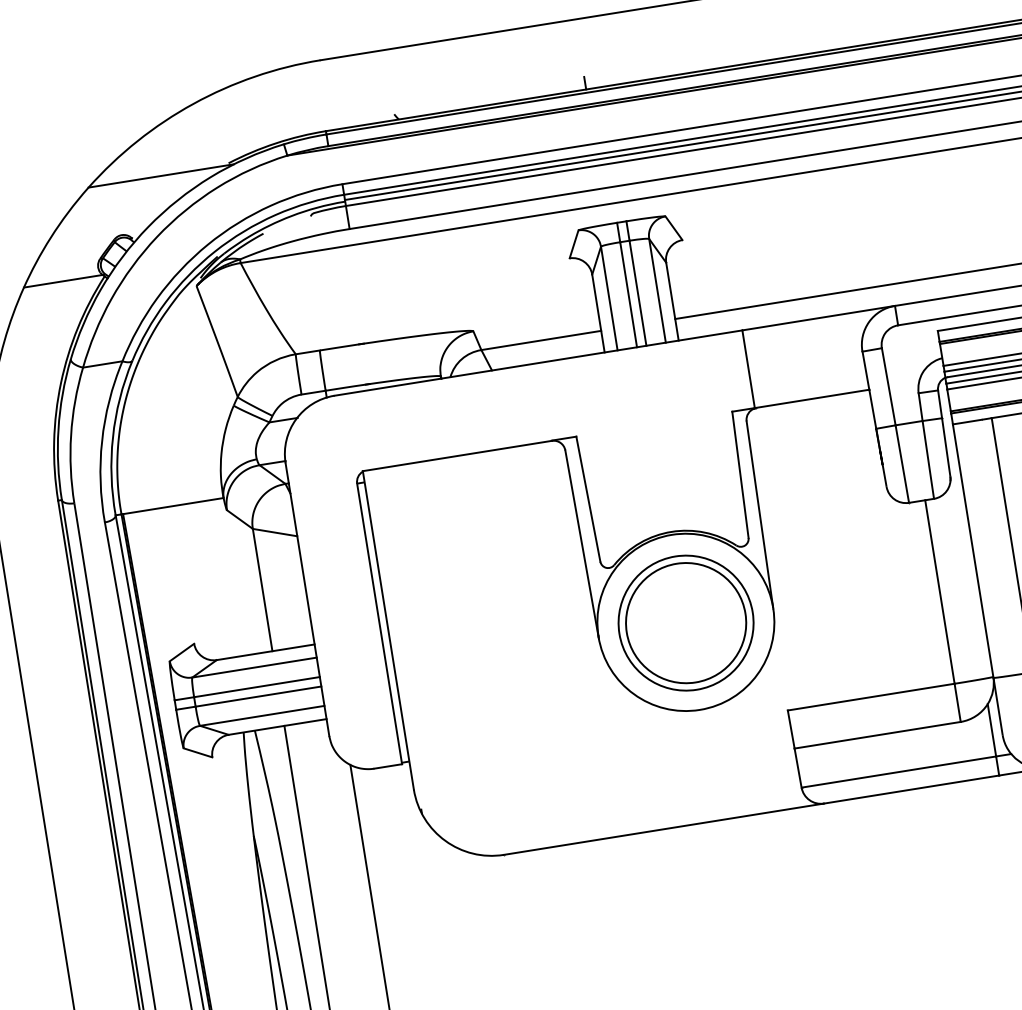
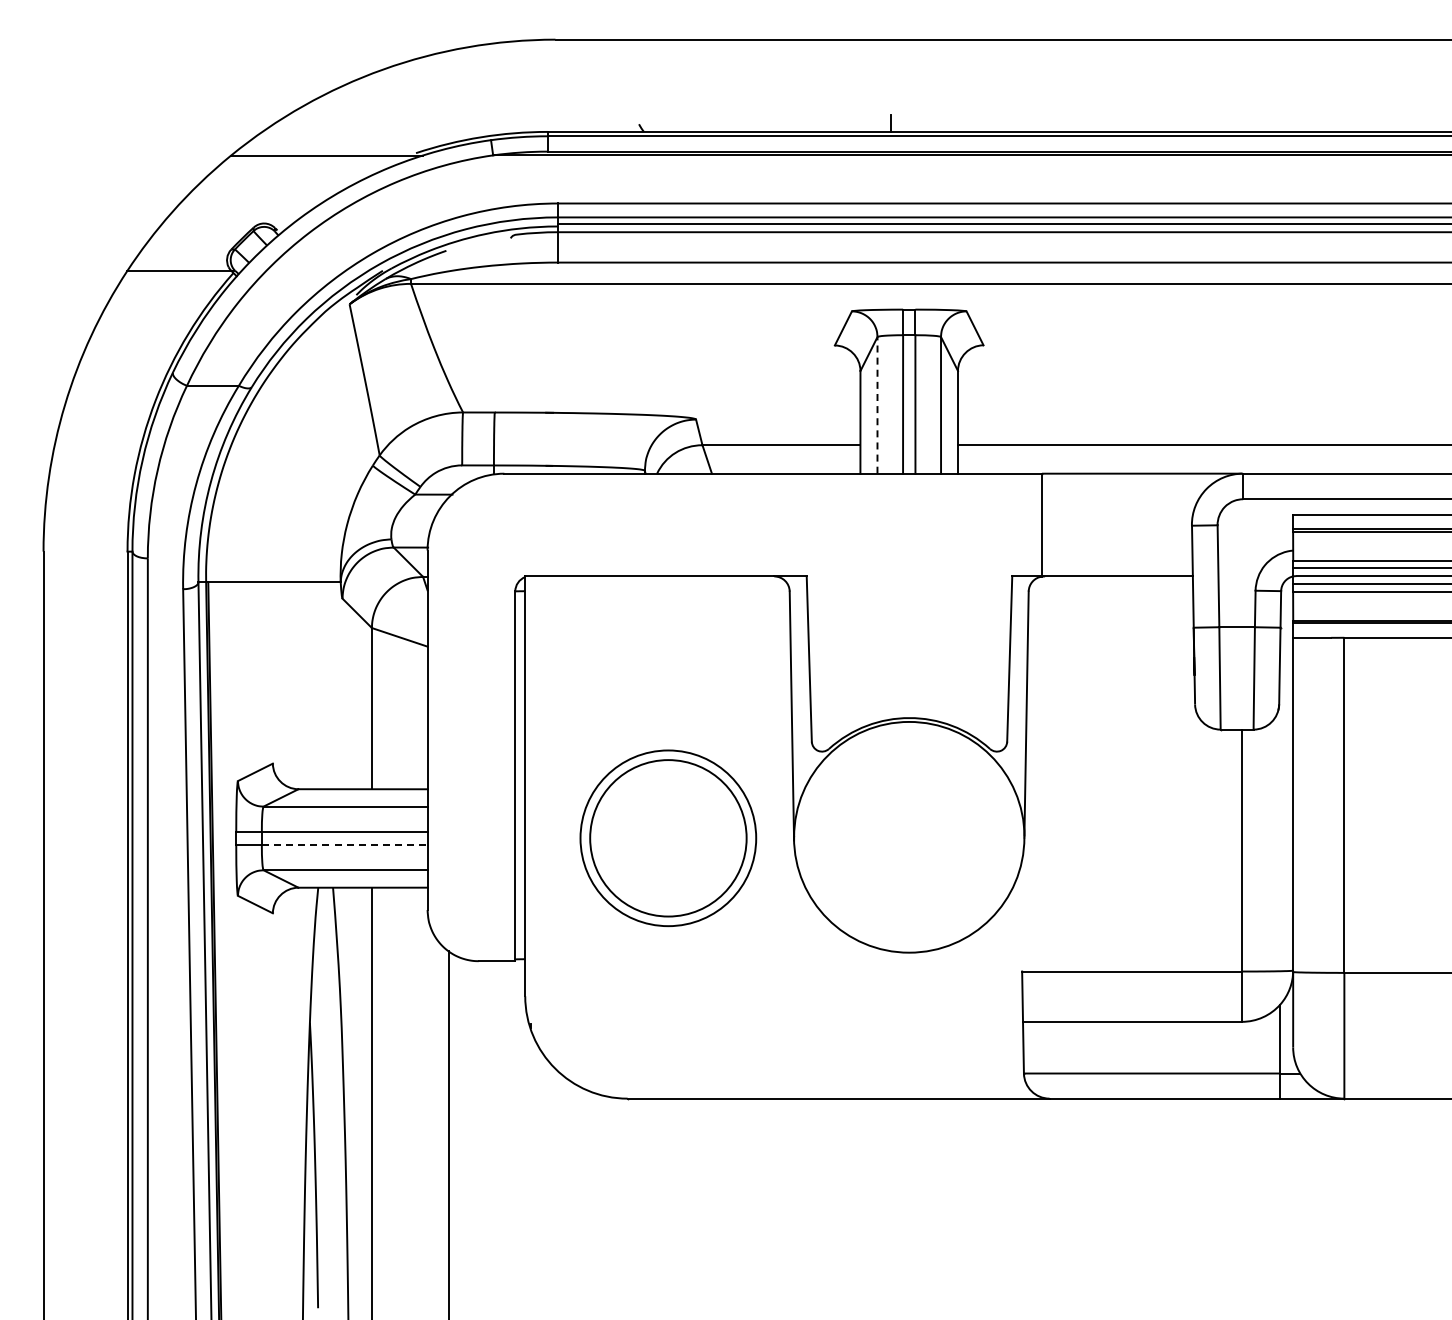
line: (609, 297) -> (877, 404), solid -> dashed
part: (686, 623) -> (668, 838), moved
line: (258, 696) -> (344, 844), solid -> dashed

